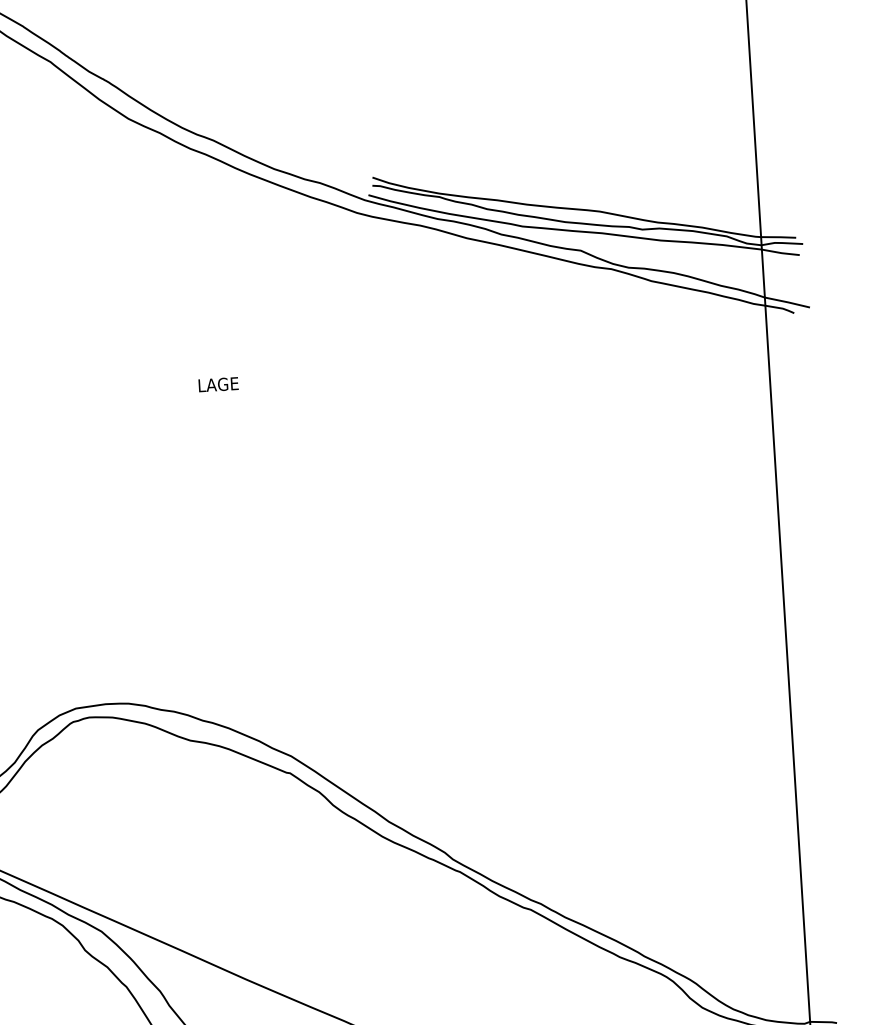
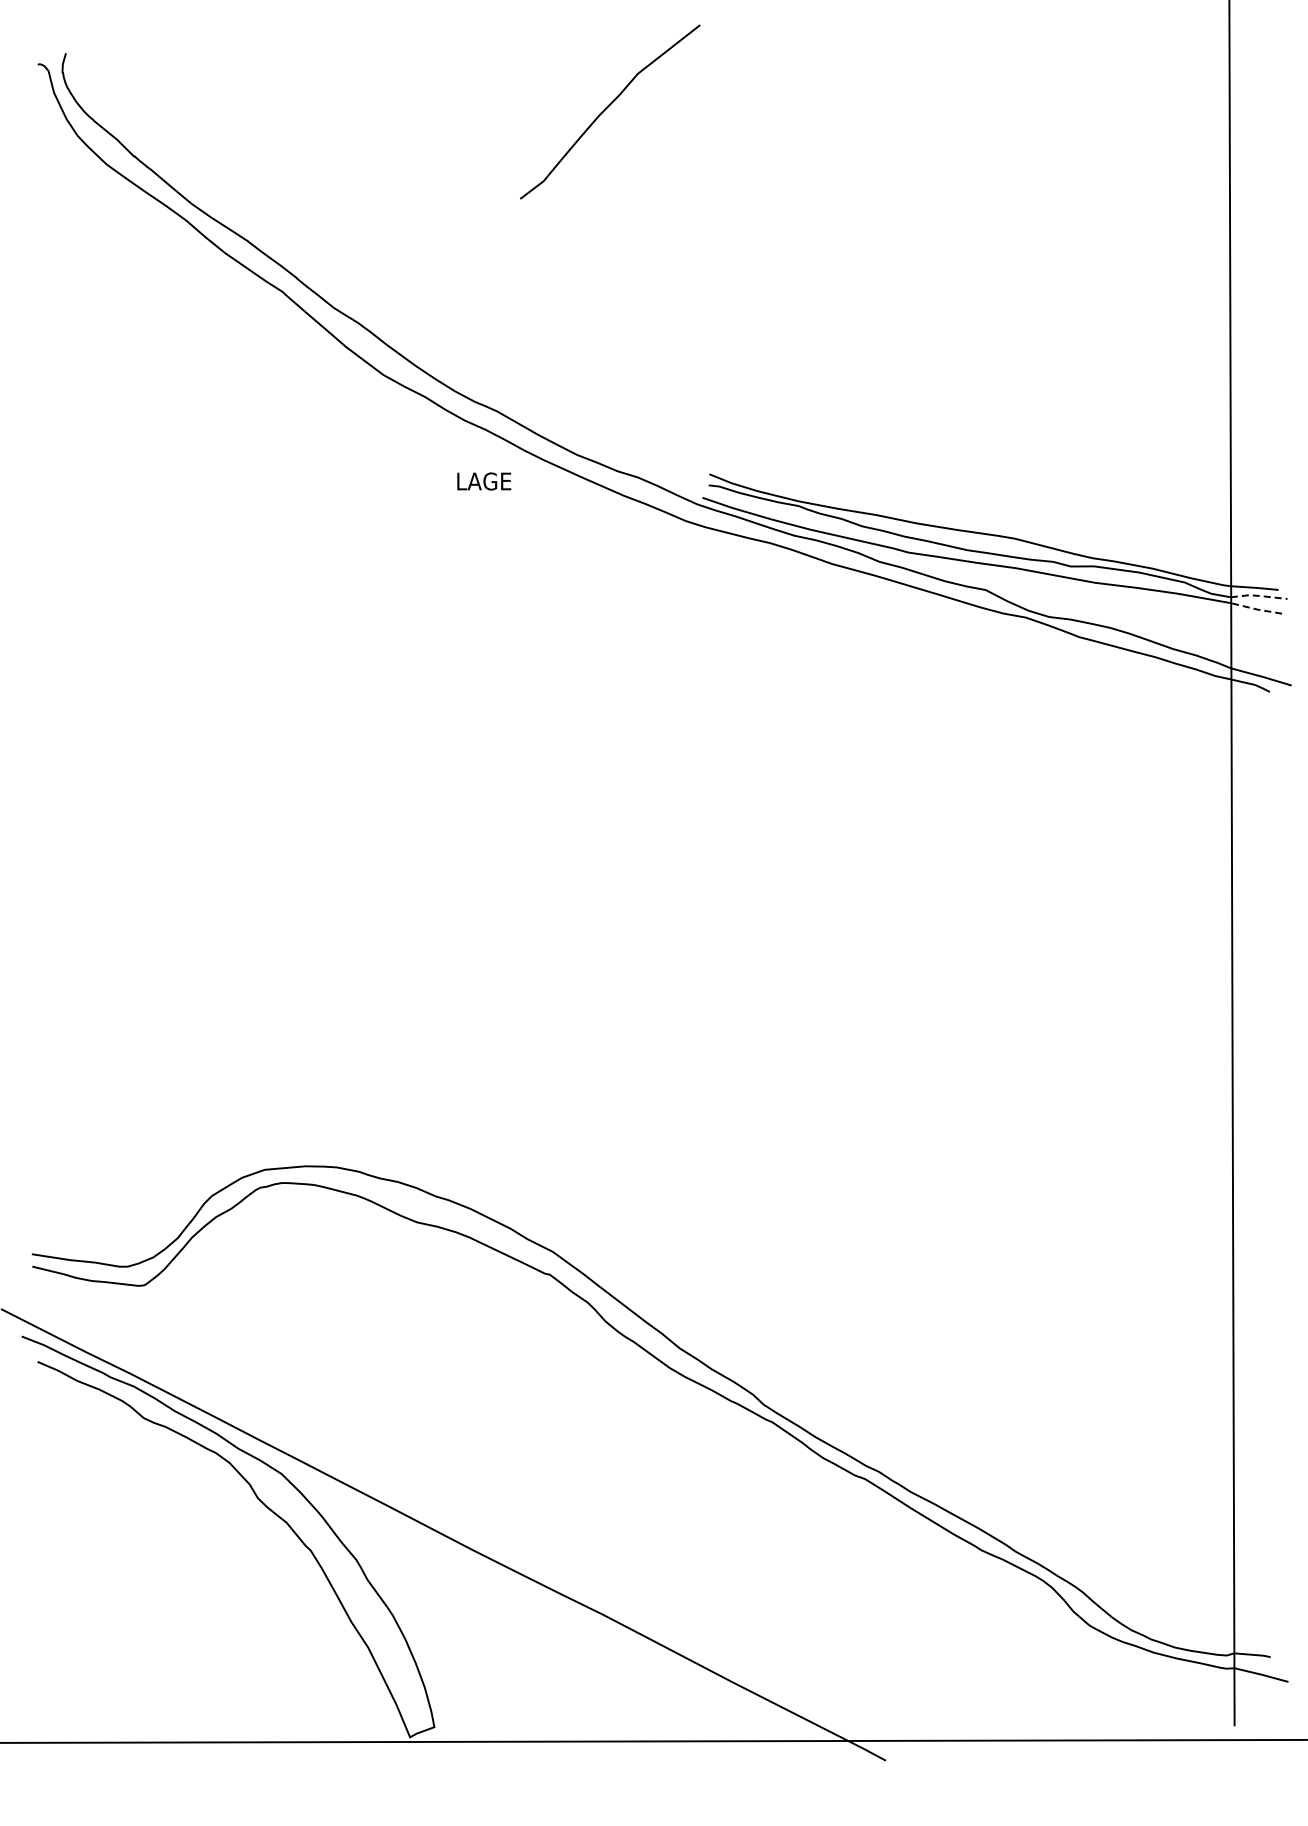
line: (782, 242) -> (1259, 595), solid -> dashed
line: (781, 253) -> (1257, 609), solid -> dashed
text: (218, 384) -> (484, 481), moved

